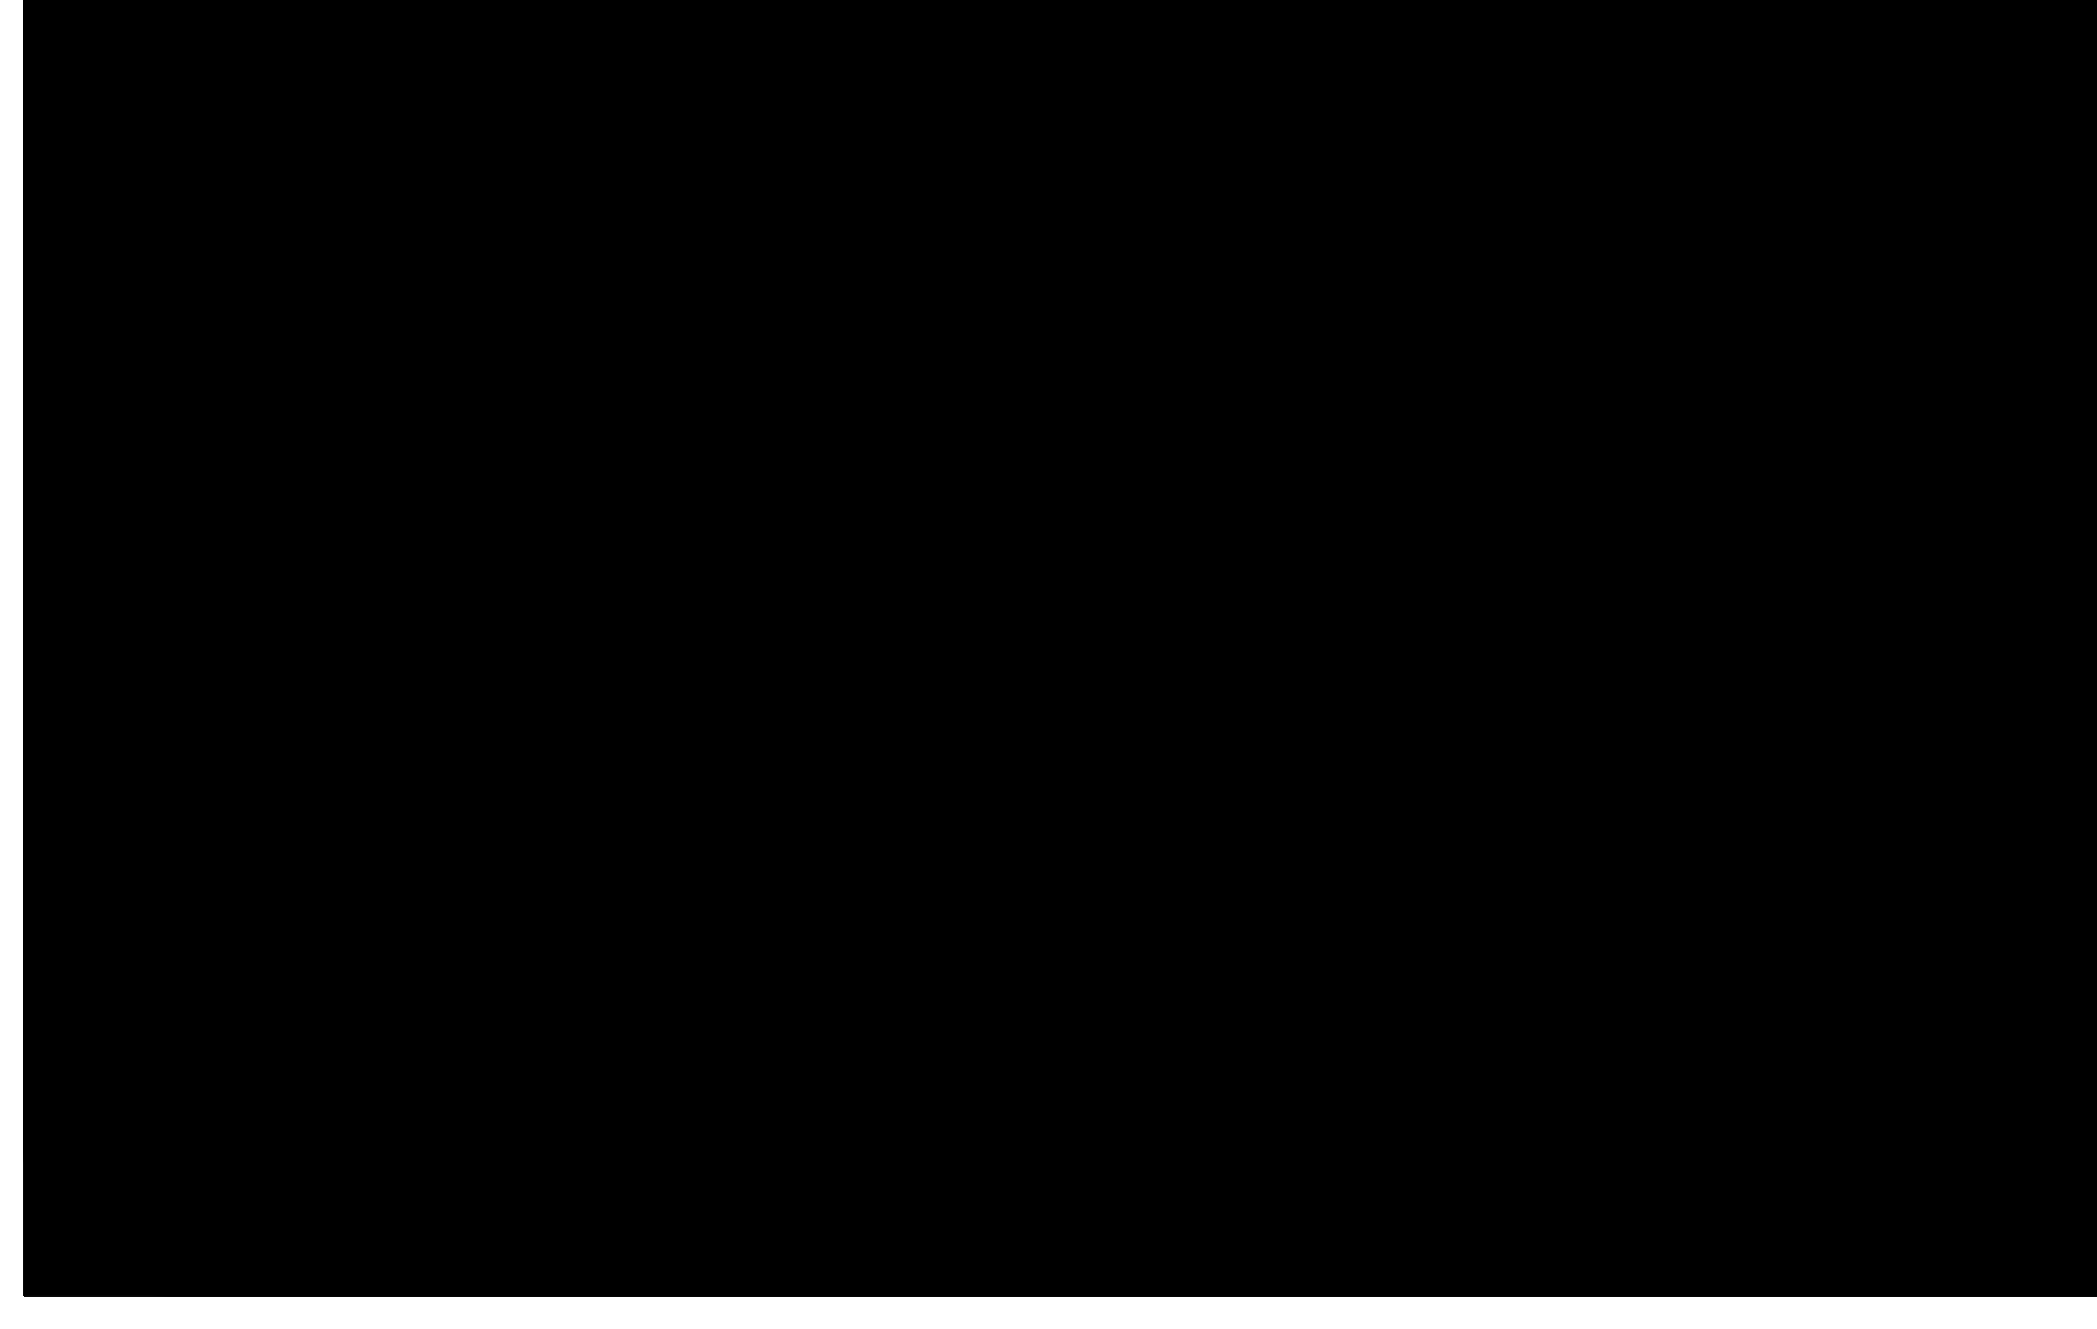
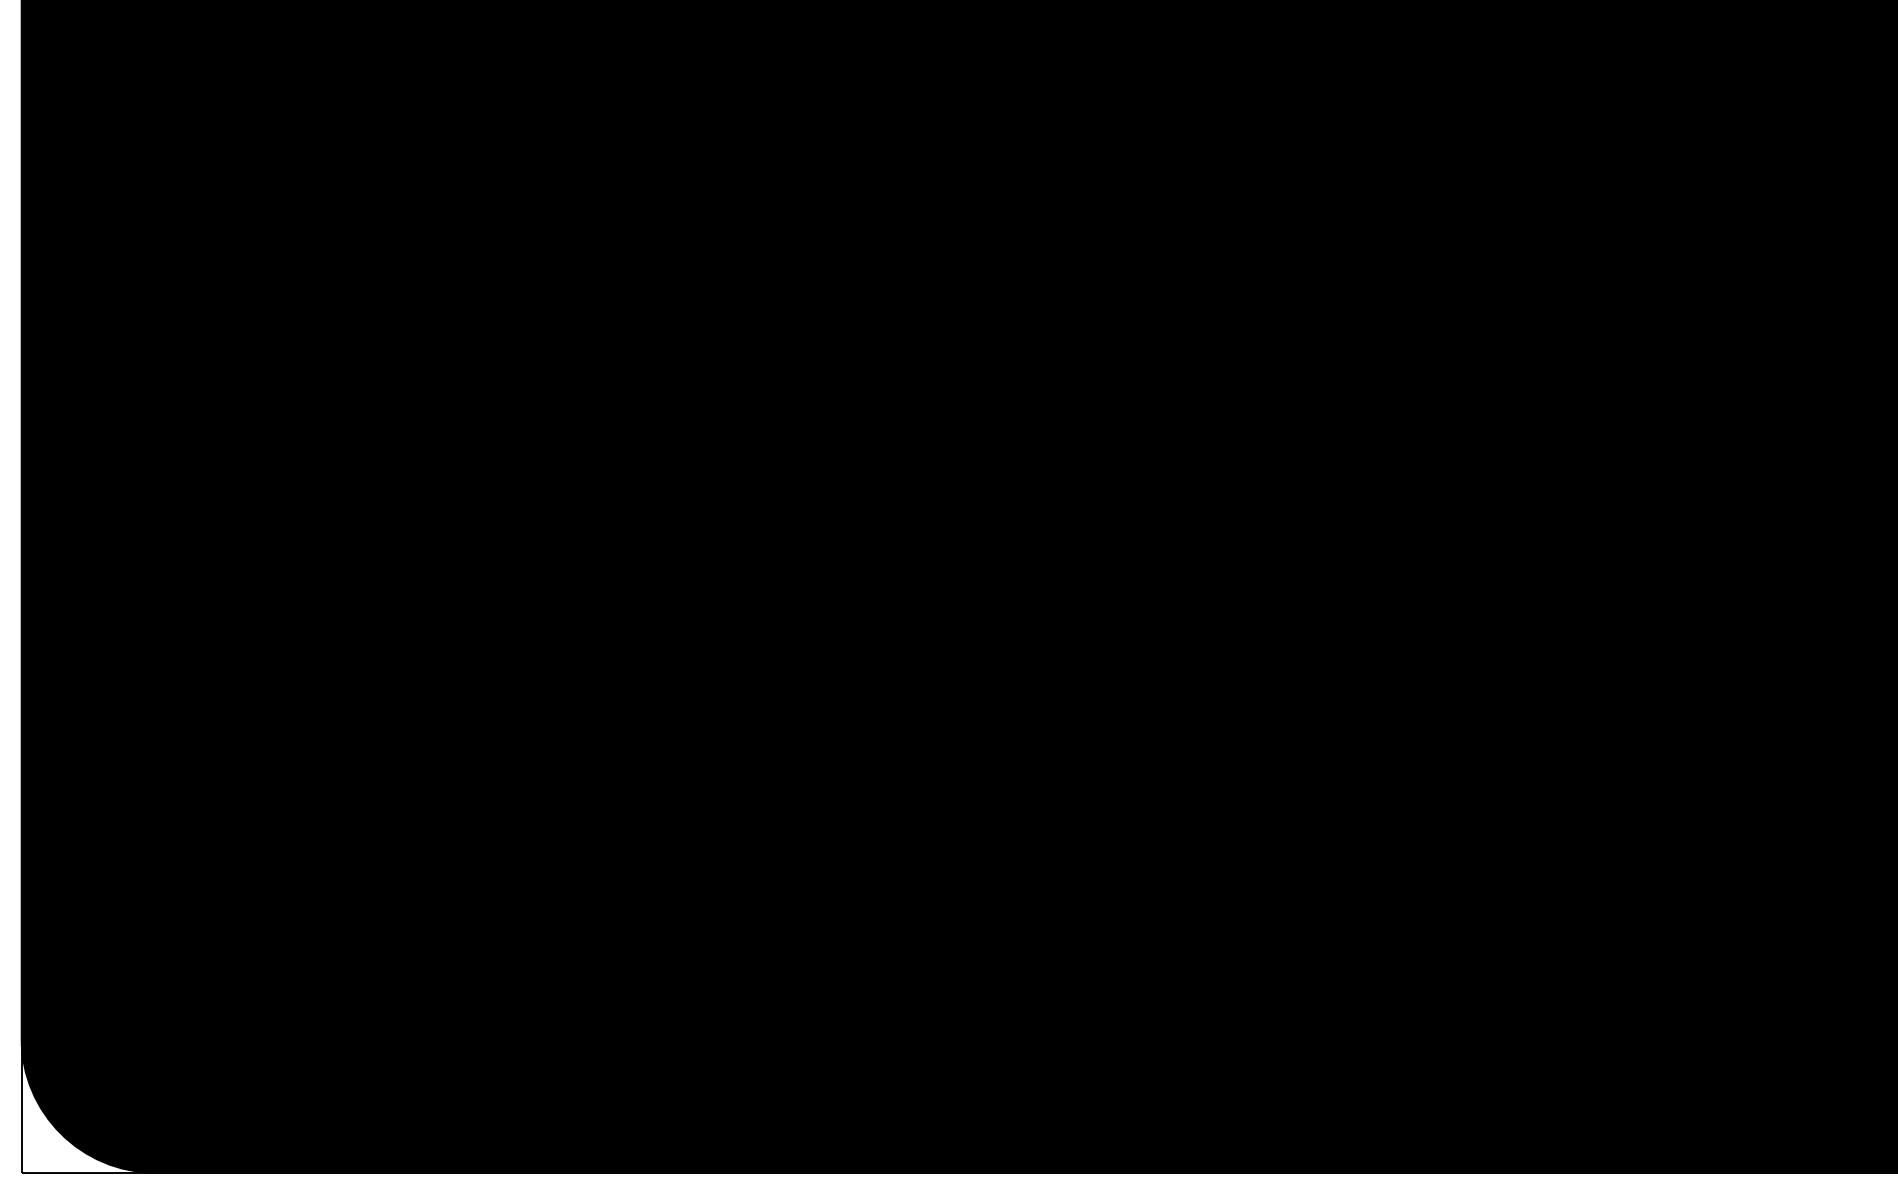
fill: (97, 1221) -> (88, 1105), removed

